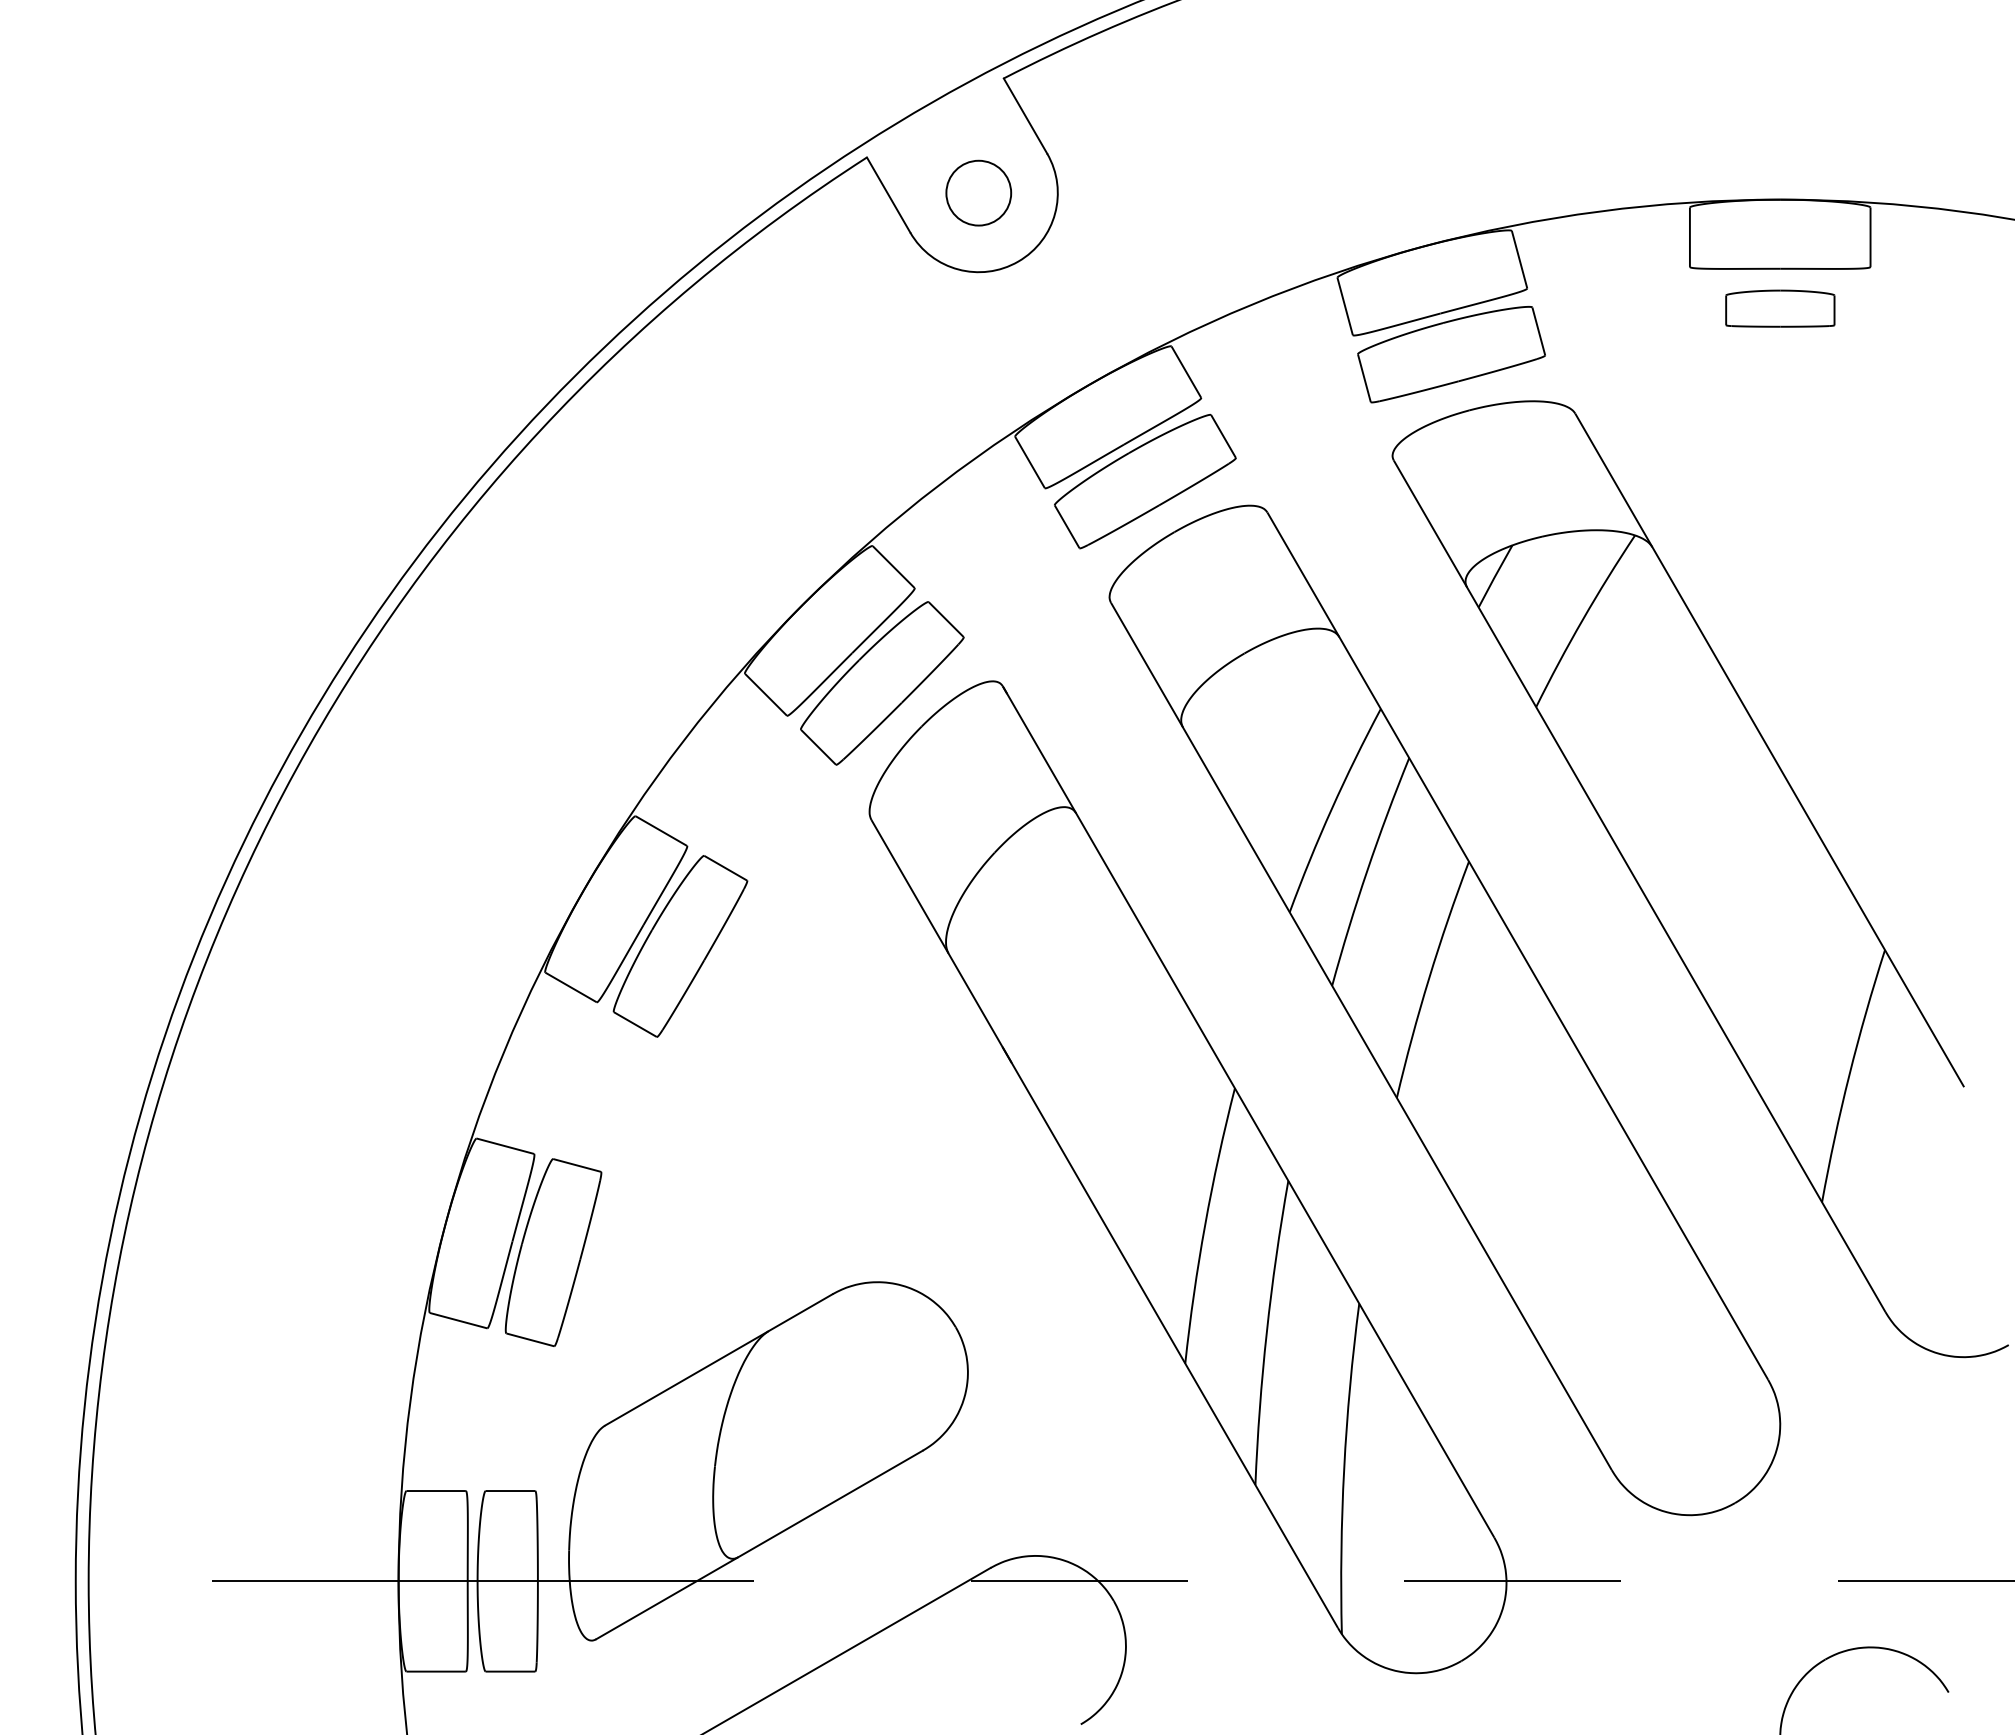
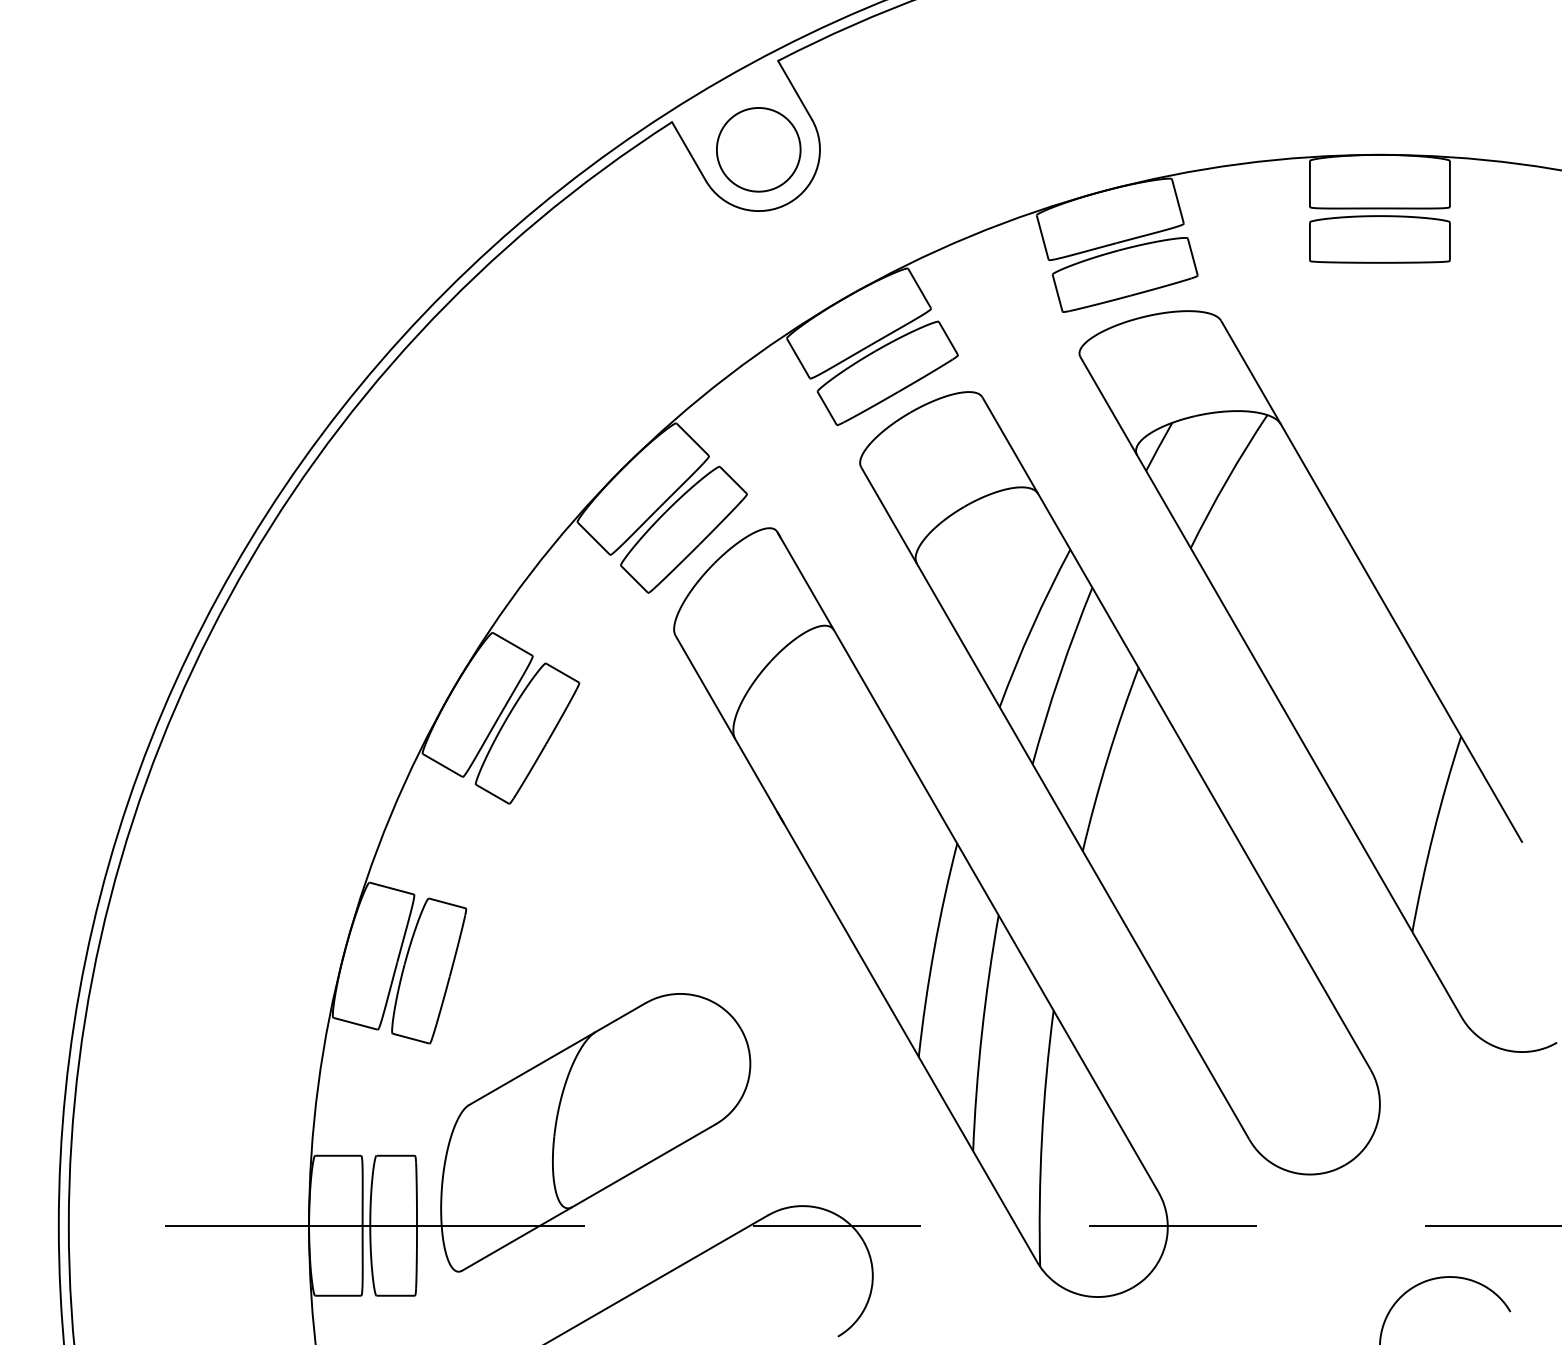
circle: (978, 193) -> (758, 150), size x1.67
part: (1780, 308) -> (1380, 239), size x1.67

